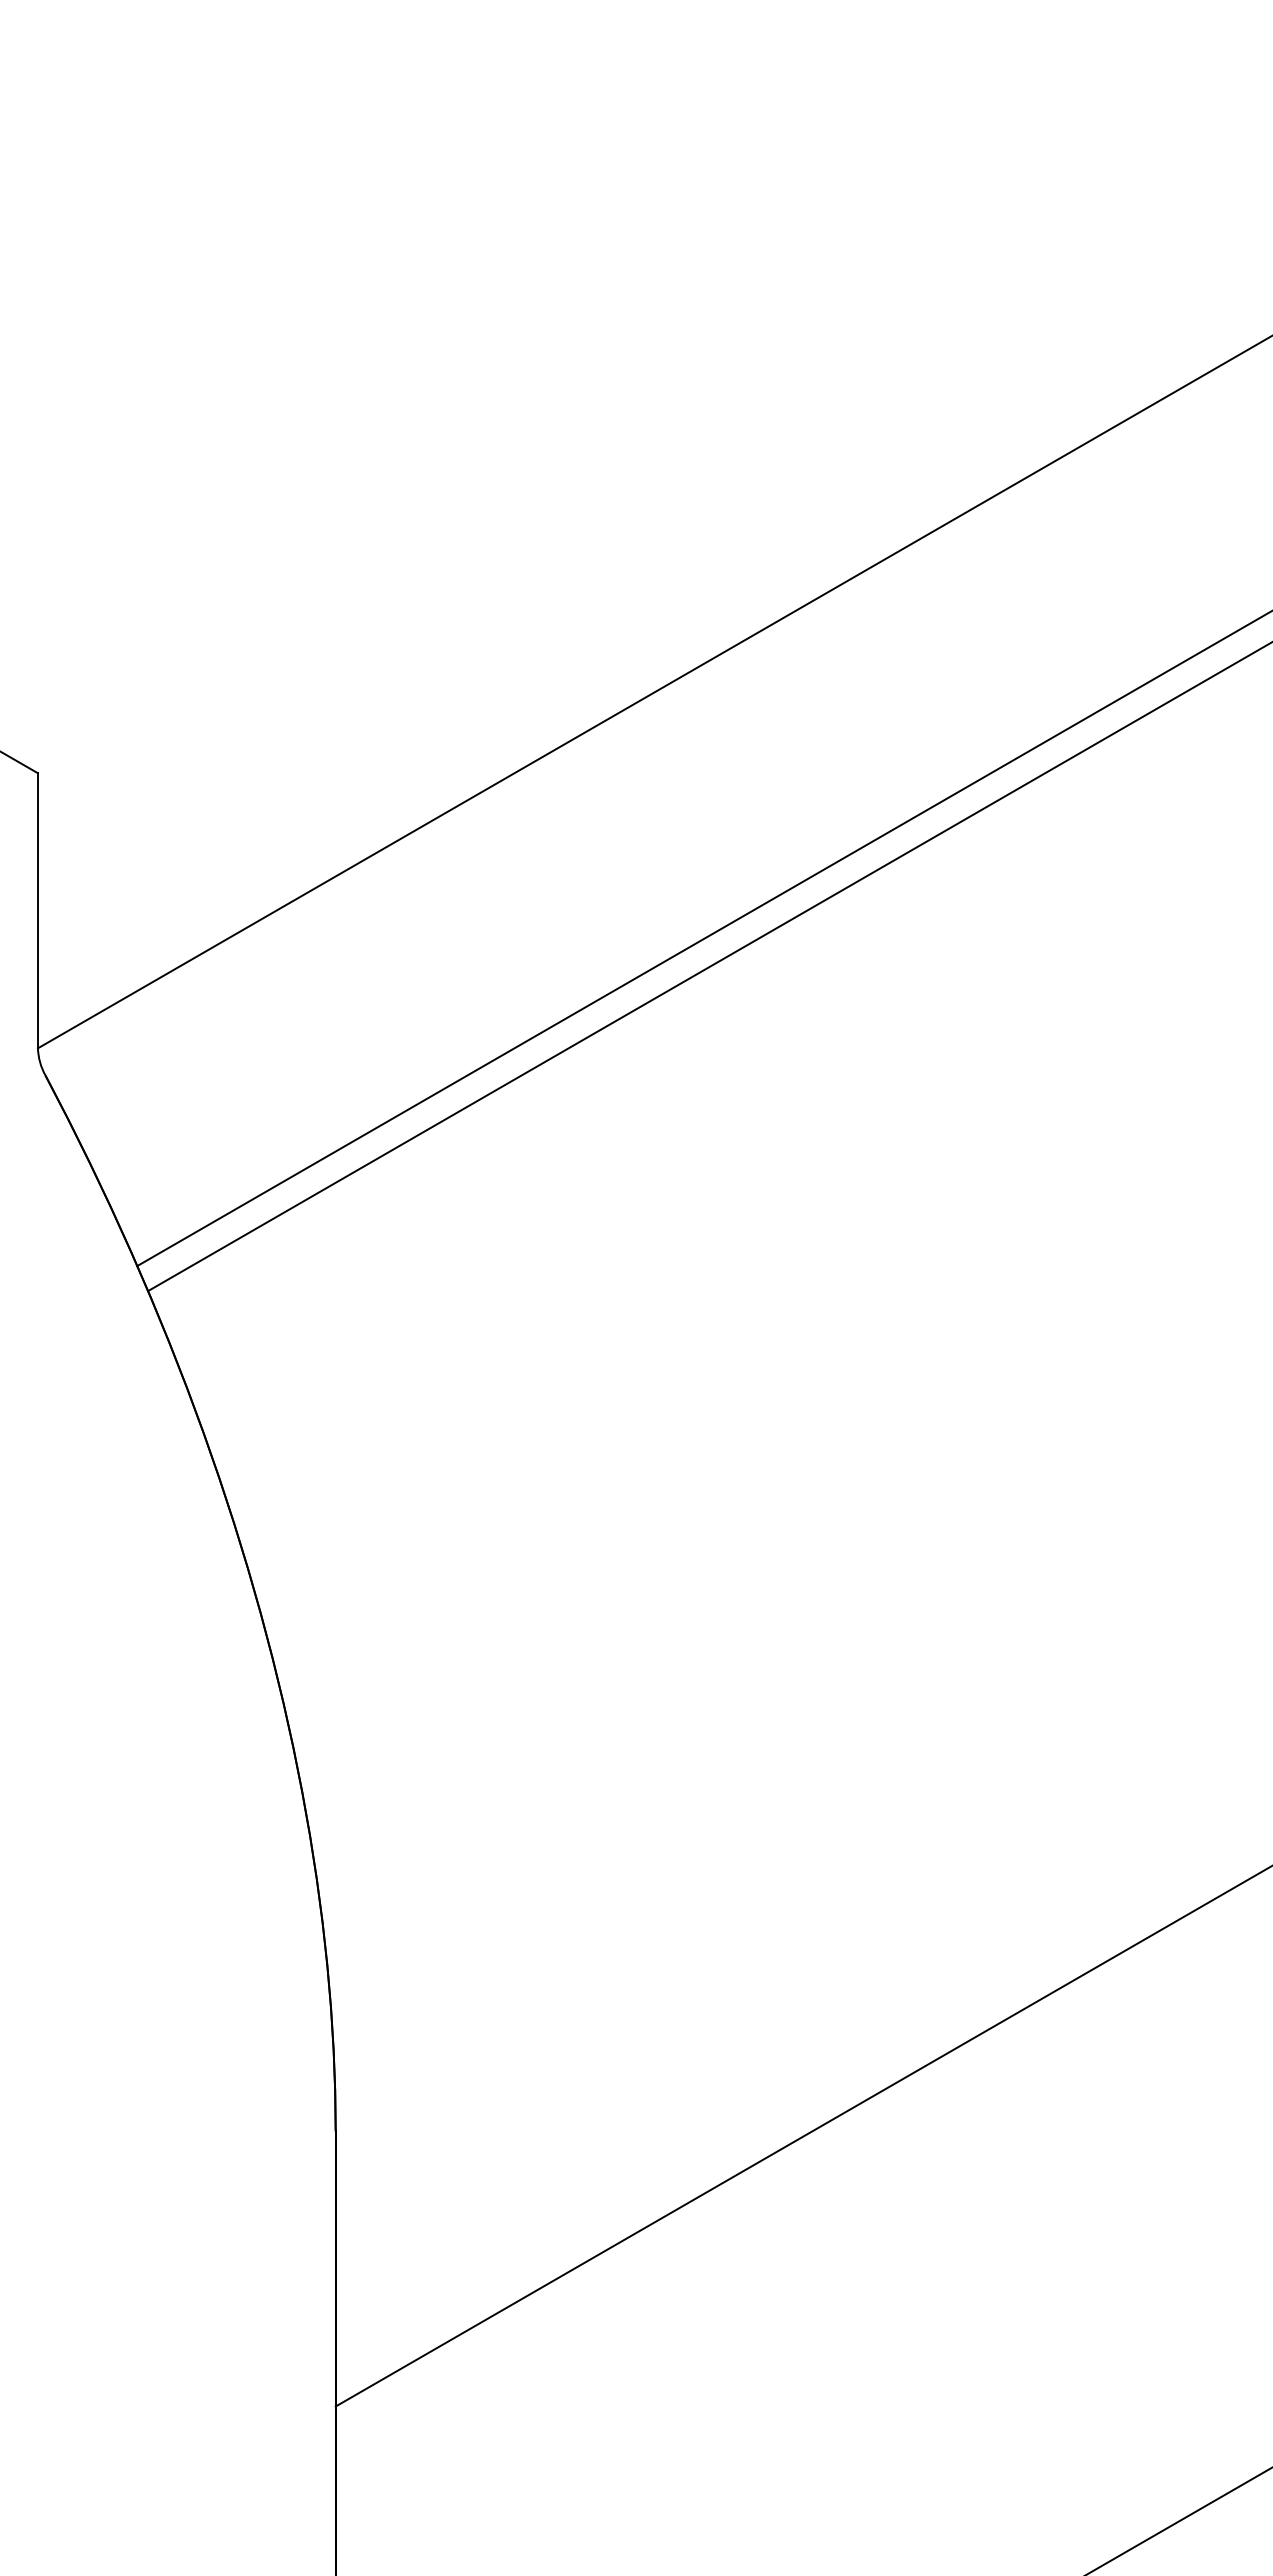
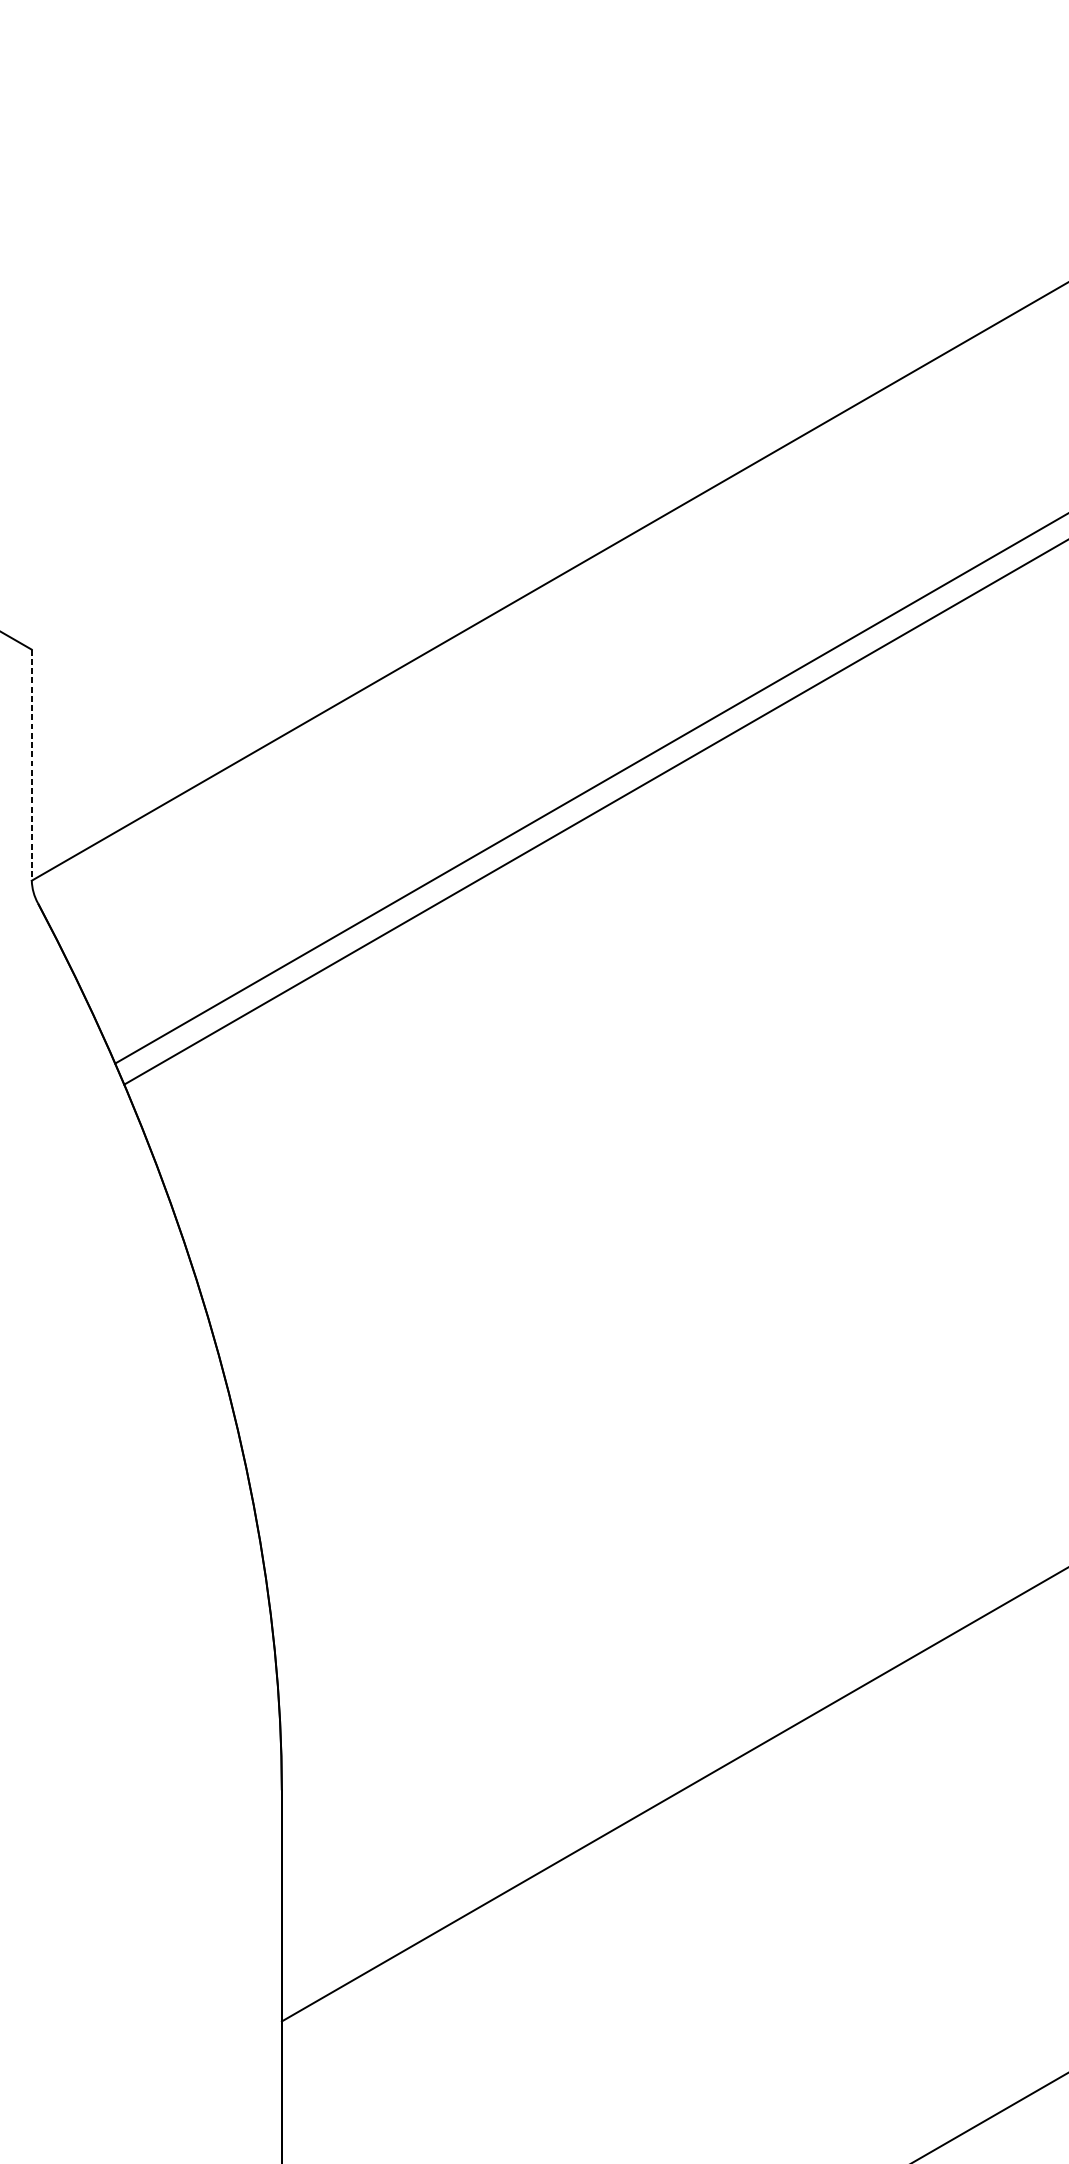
line: (37, 910) -> (31, 764), solid -> dashed

